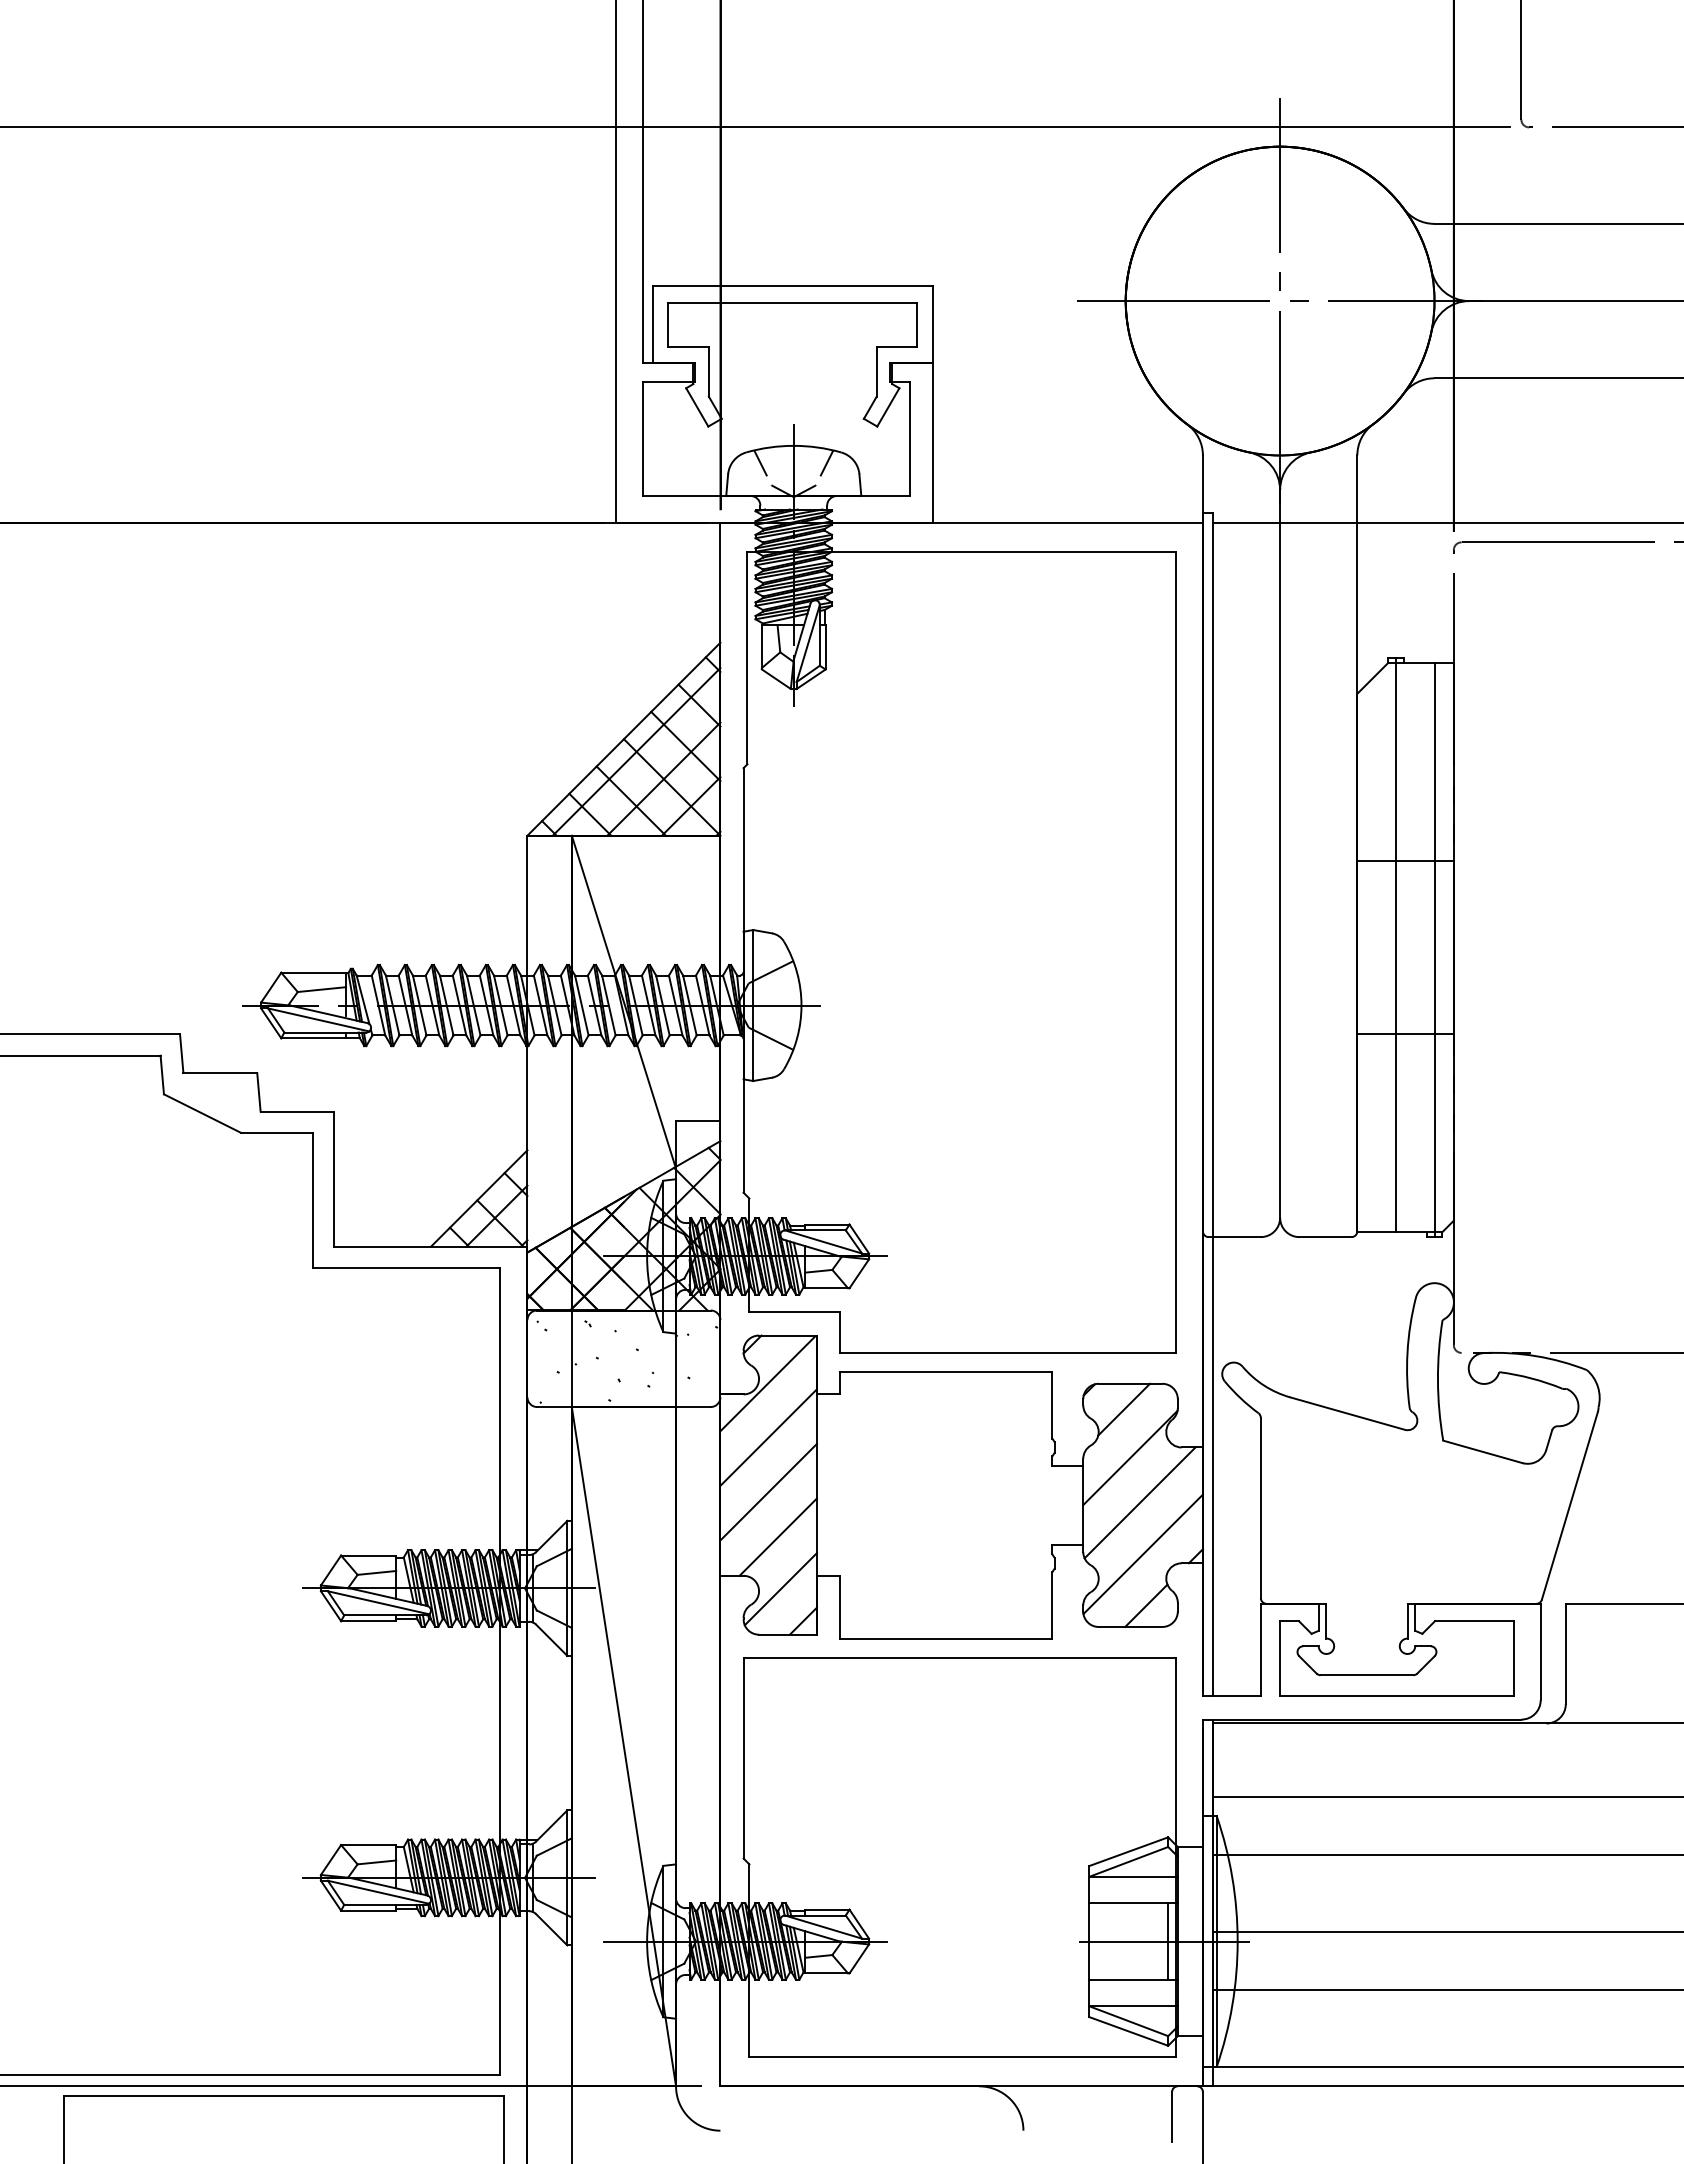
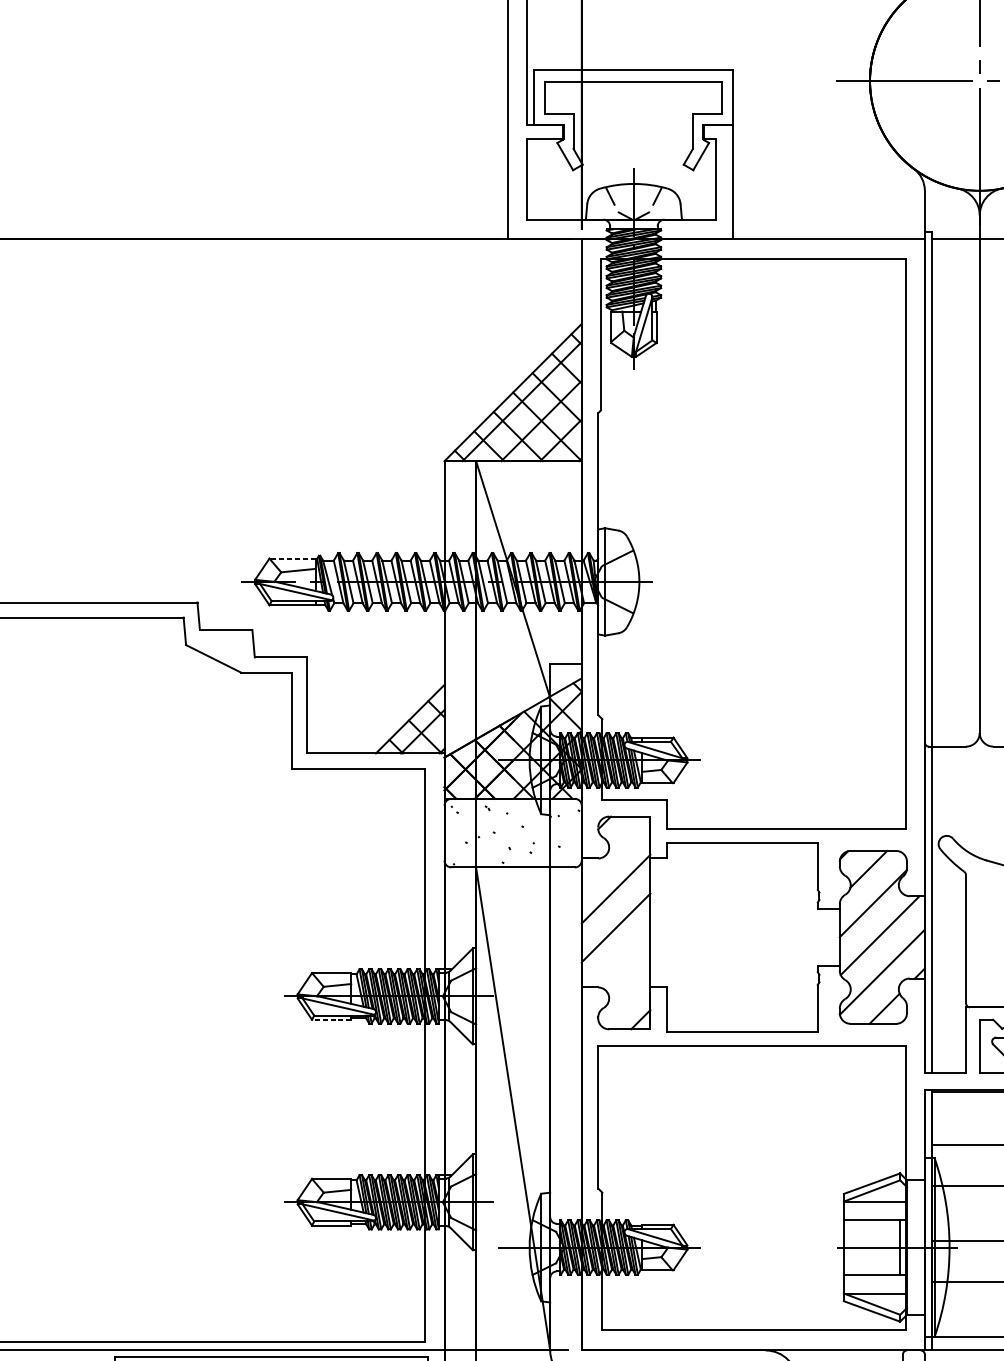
line: (313, 972) -> (292, 558), solid -> dashed
line: (767, 1383) -> (615, 850), removed
line: (777, 1536) -> (622, 959), removed
line: (780, 1589) -> (624, 997), removed
line: (368, 1621) -> (331, 1019), solid -> dashed

